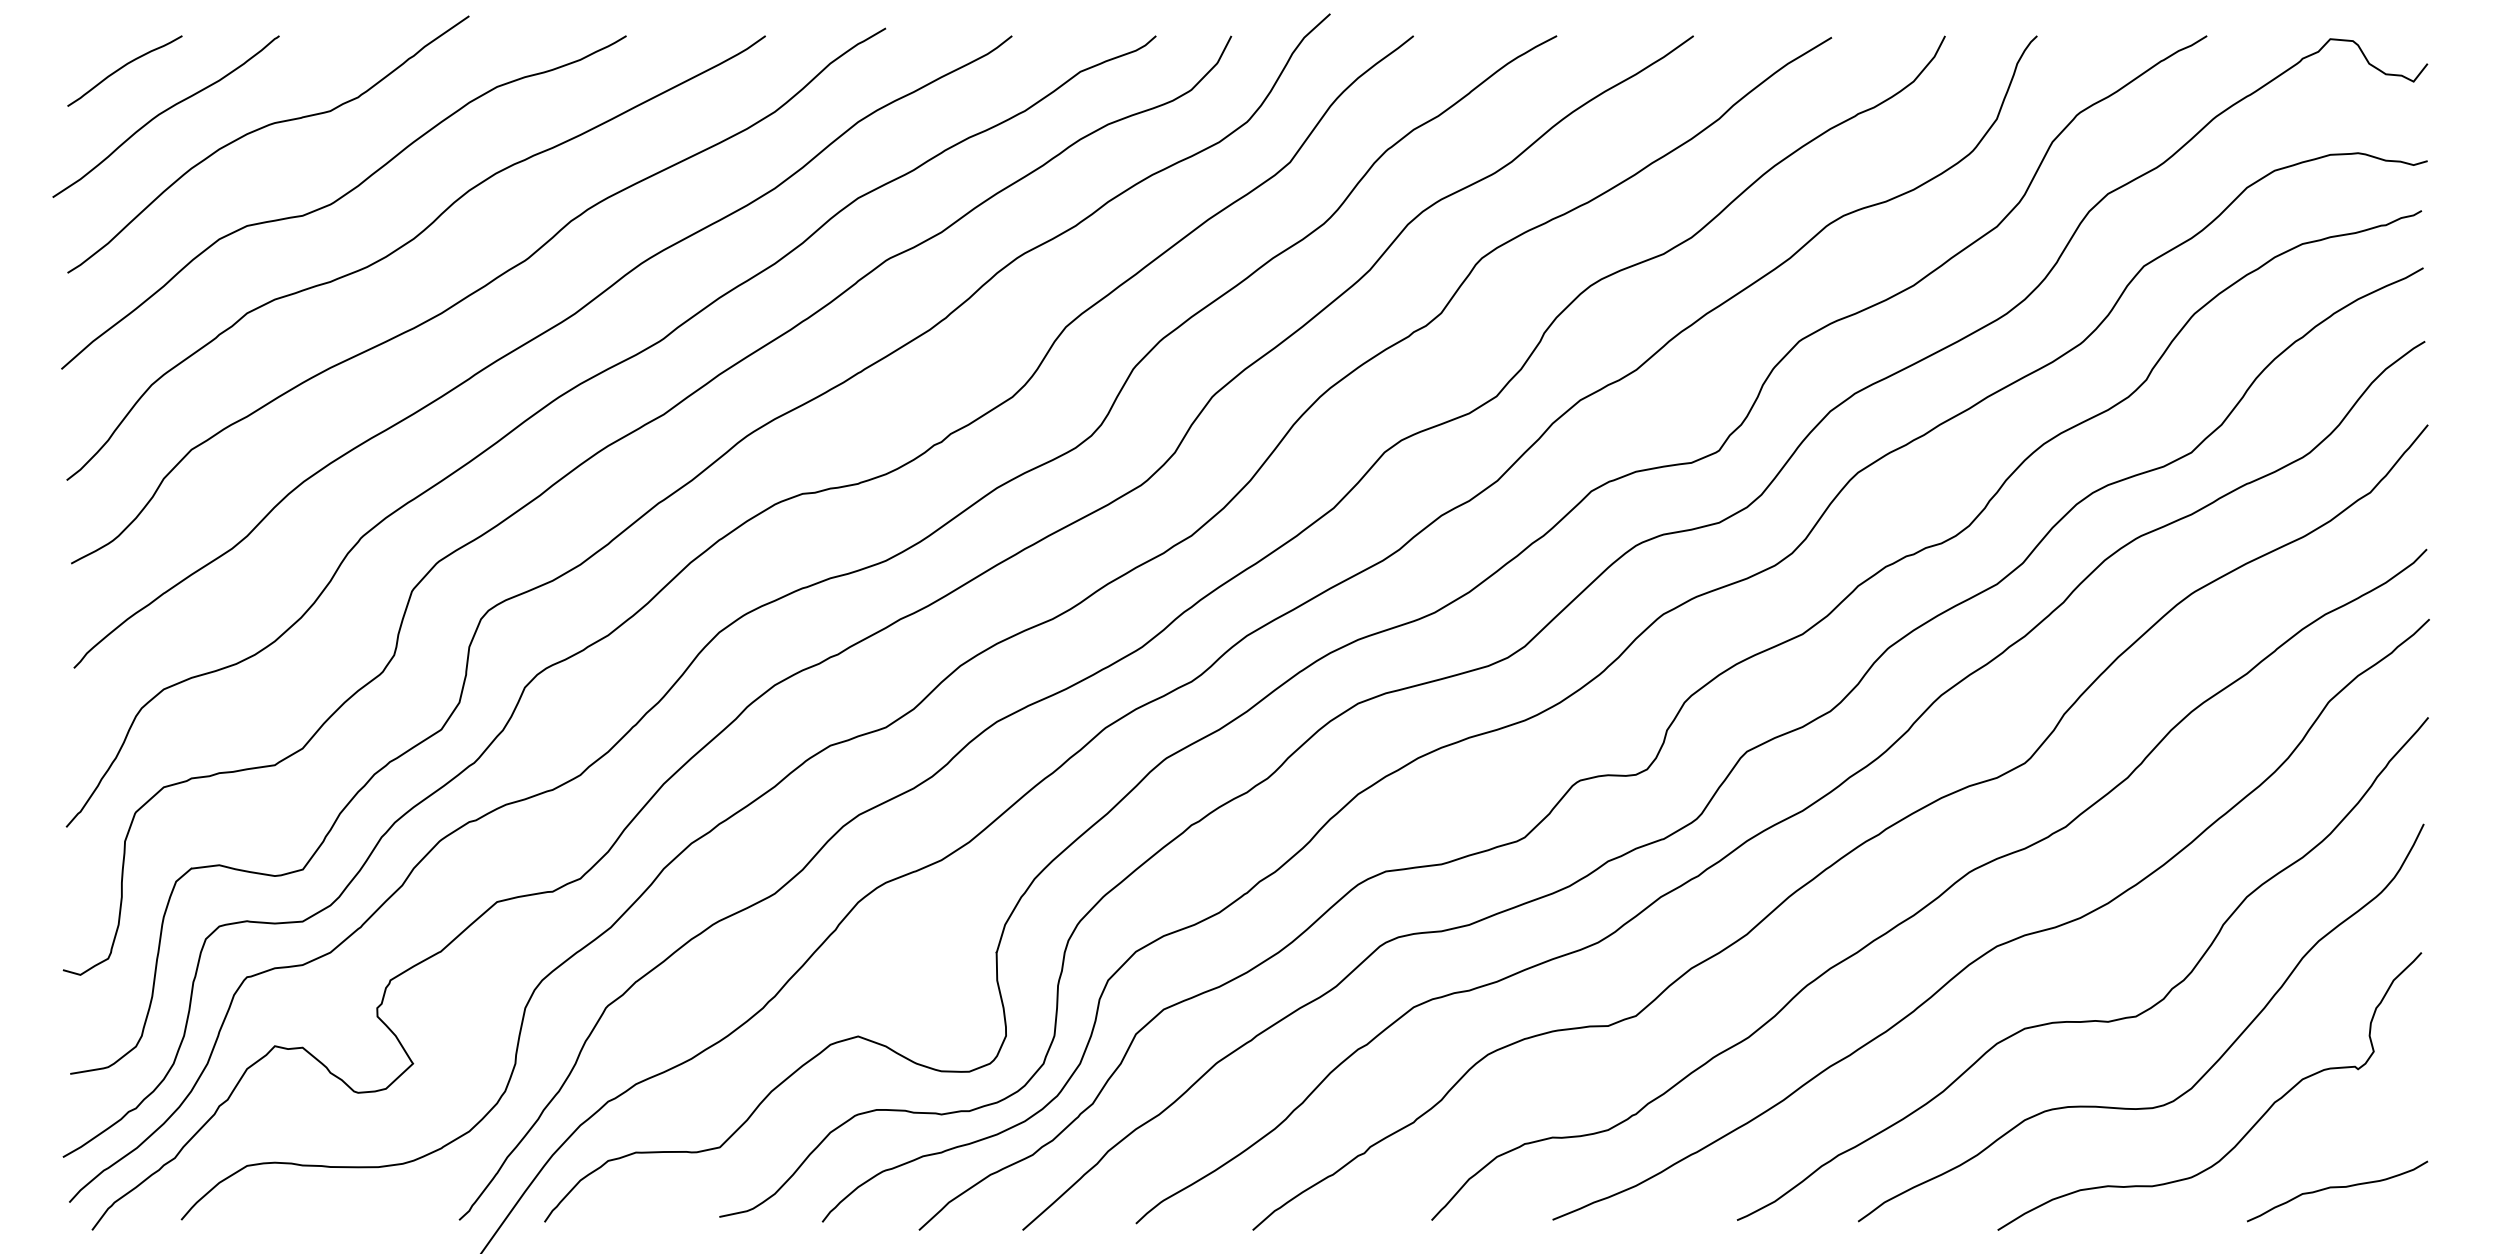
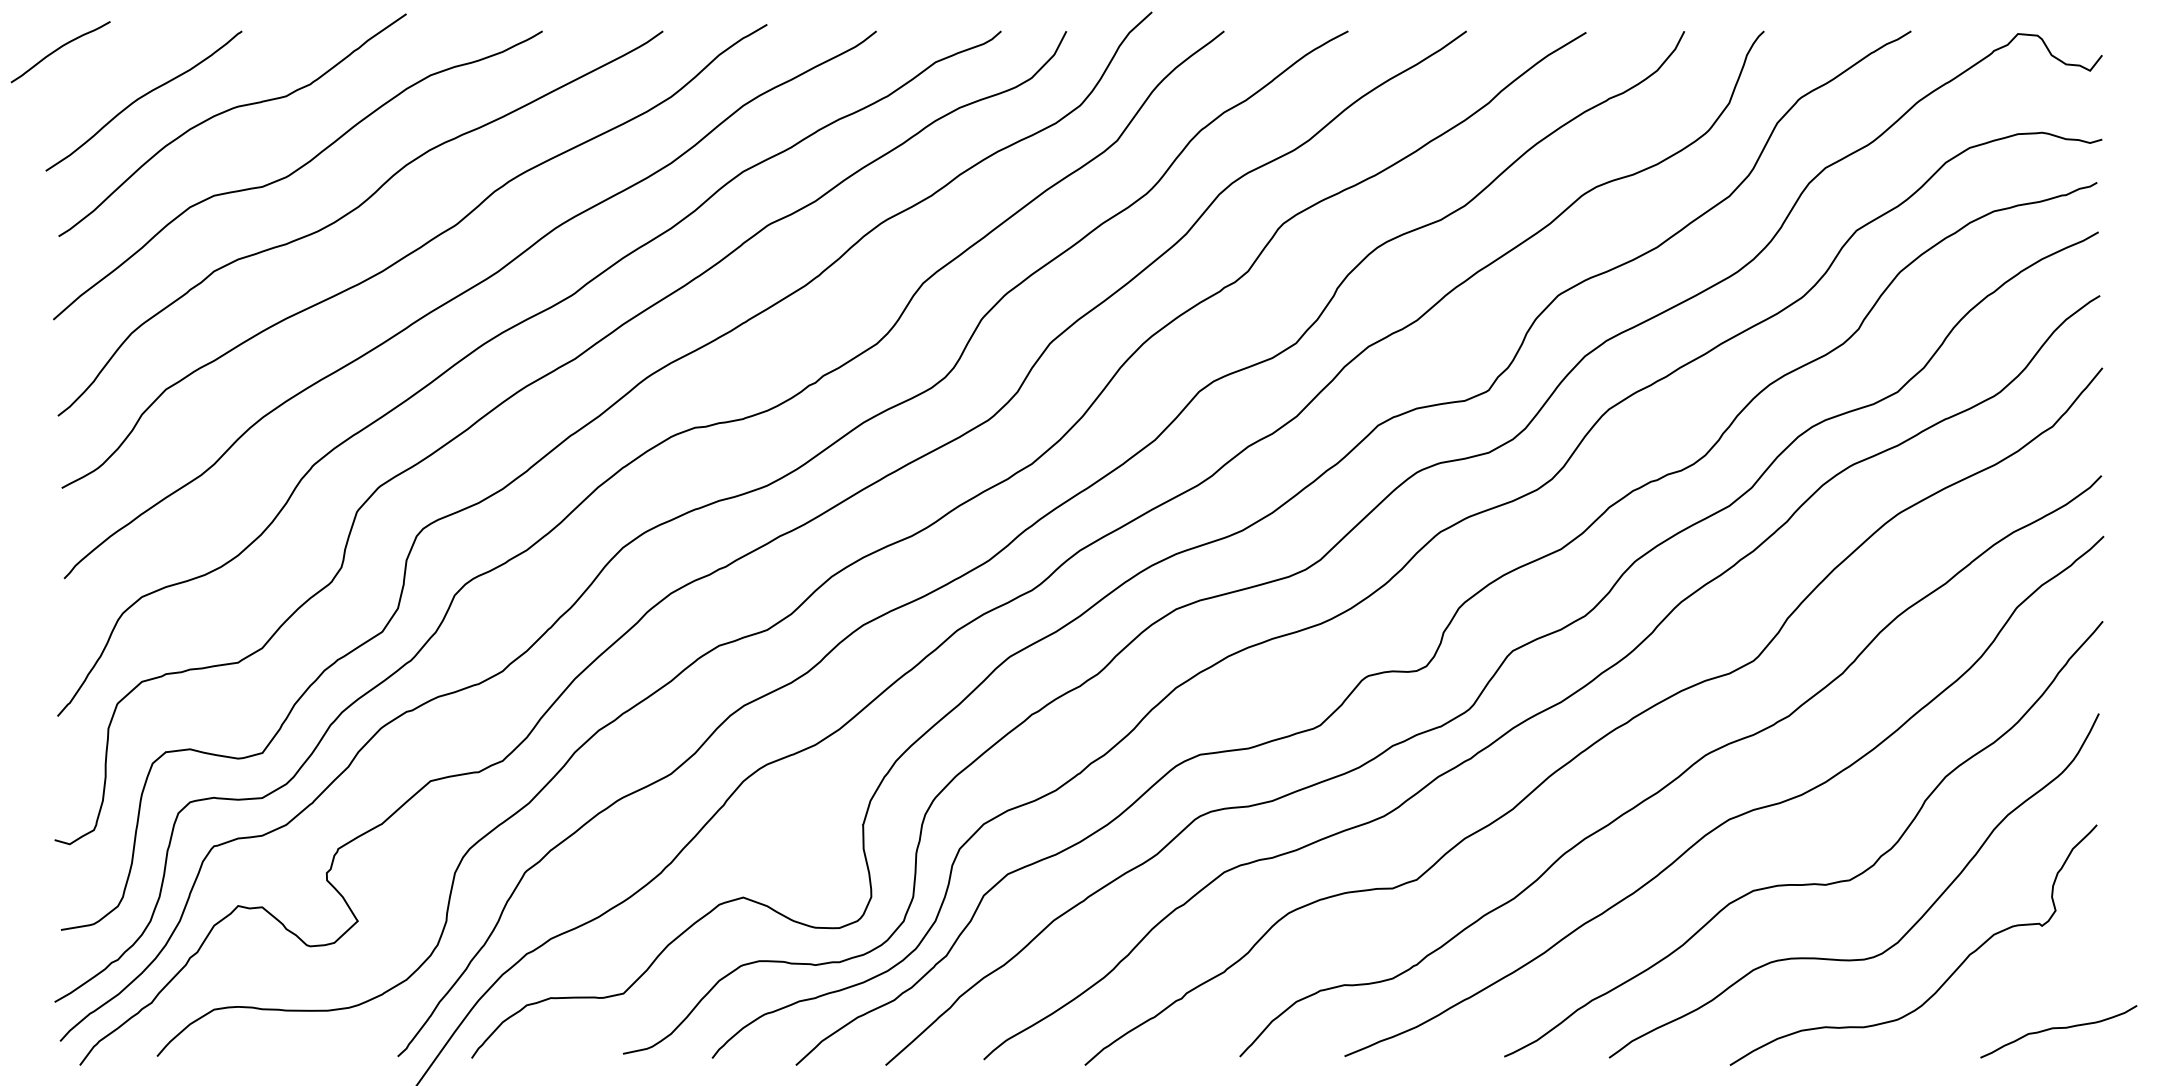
curve: (122, 68) -> (58, 49), moved
curve: (2337, 1188) -> (2058, 1029), moved

